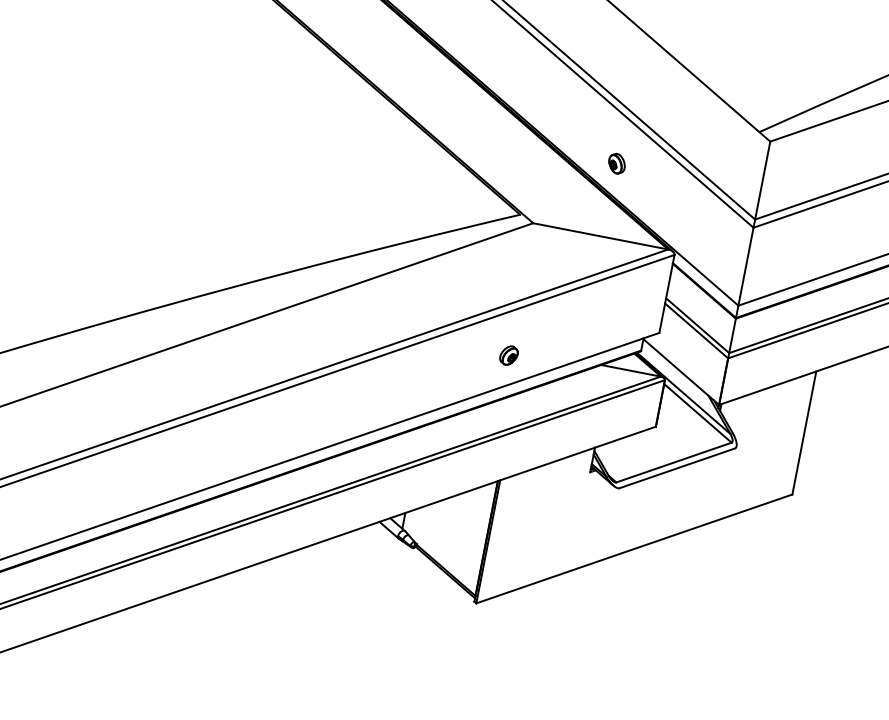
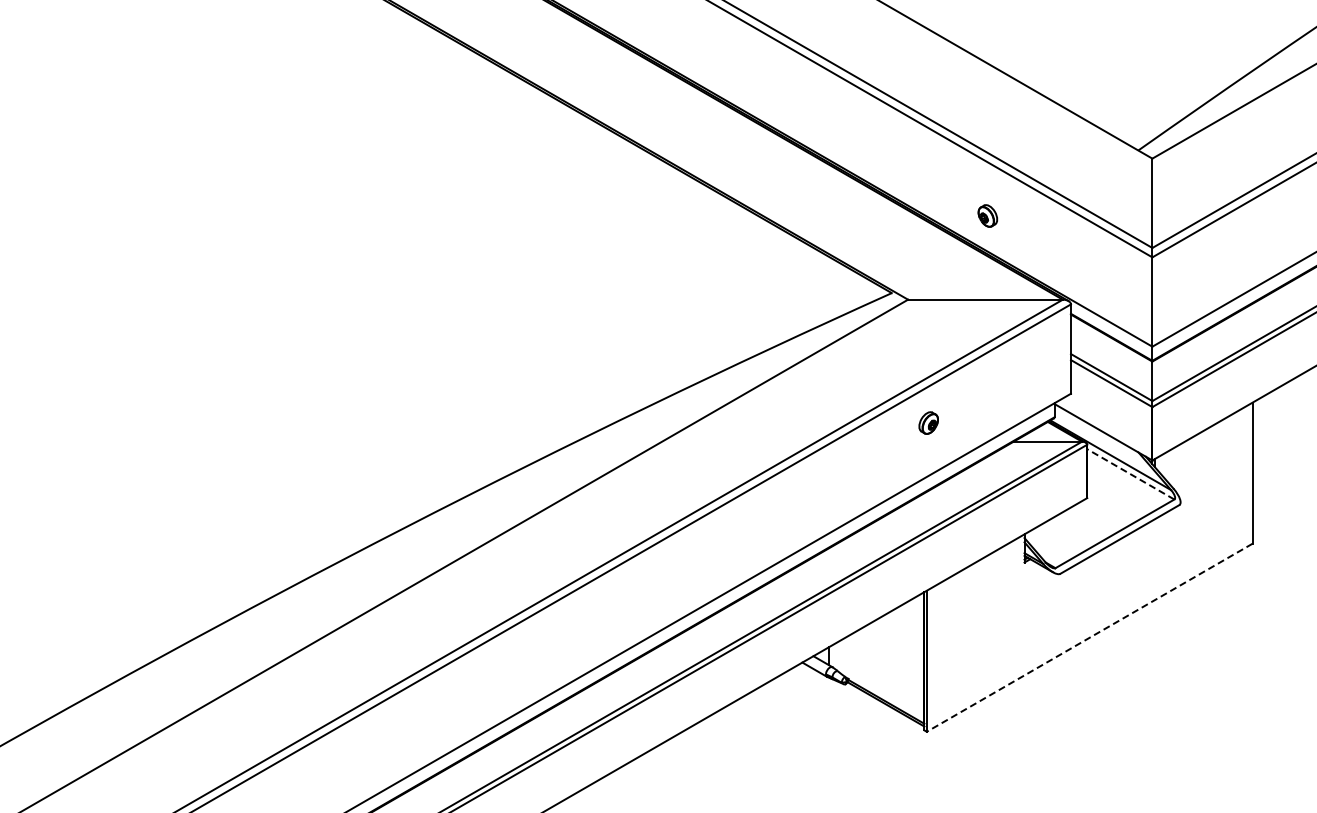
part: (508, 355) -> (928, 422), moved
line: (697, 413) -> (1130, 474), solid -> dashed
line: (634, 549) -> (1089, 638), solid -> dashed

